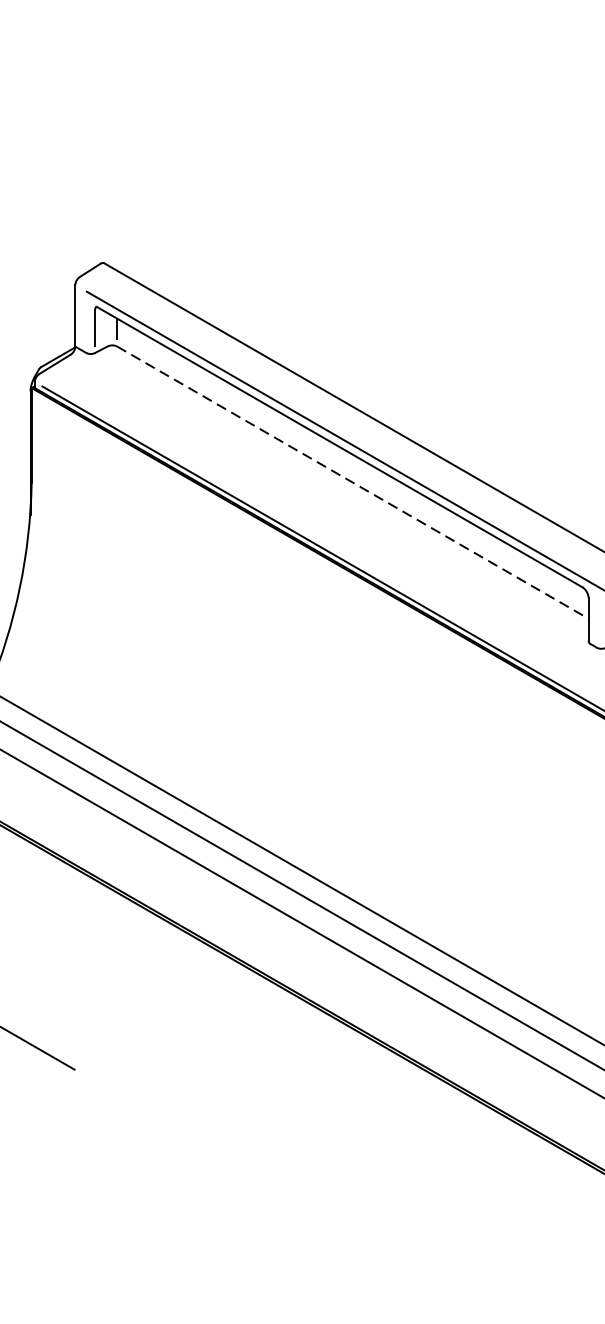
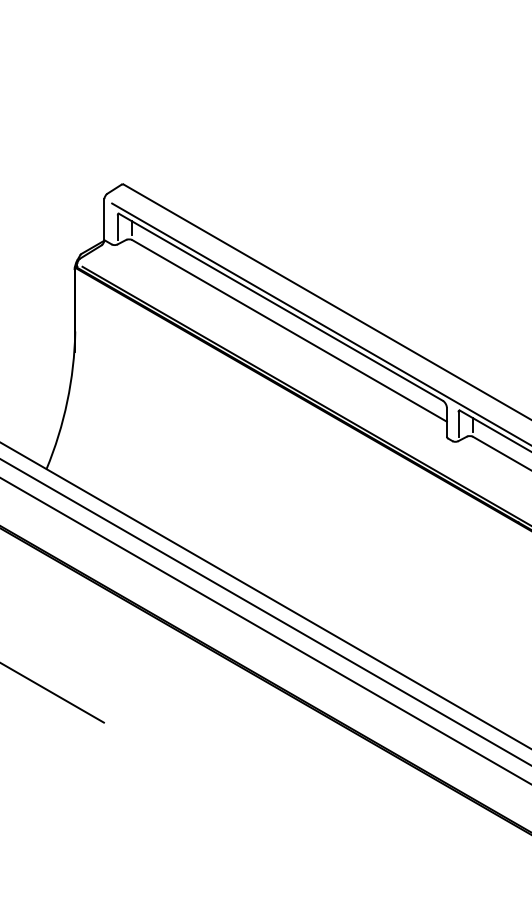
line: (352, 481) -> (289, 330), dashed -> solid

